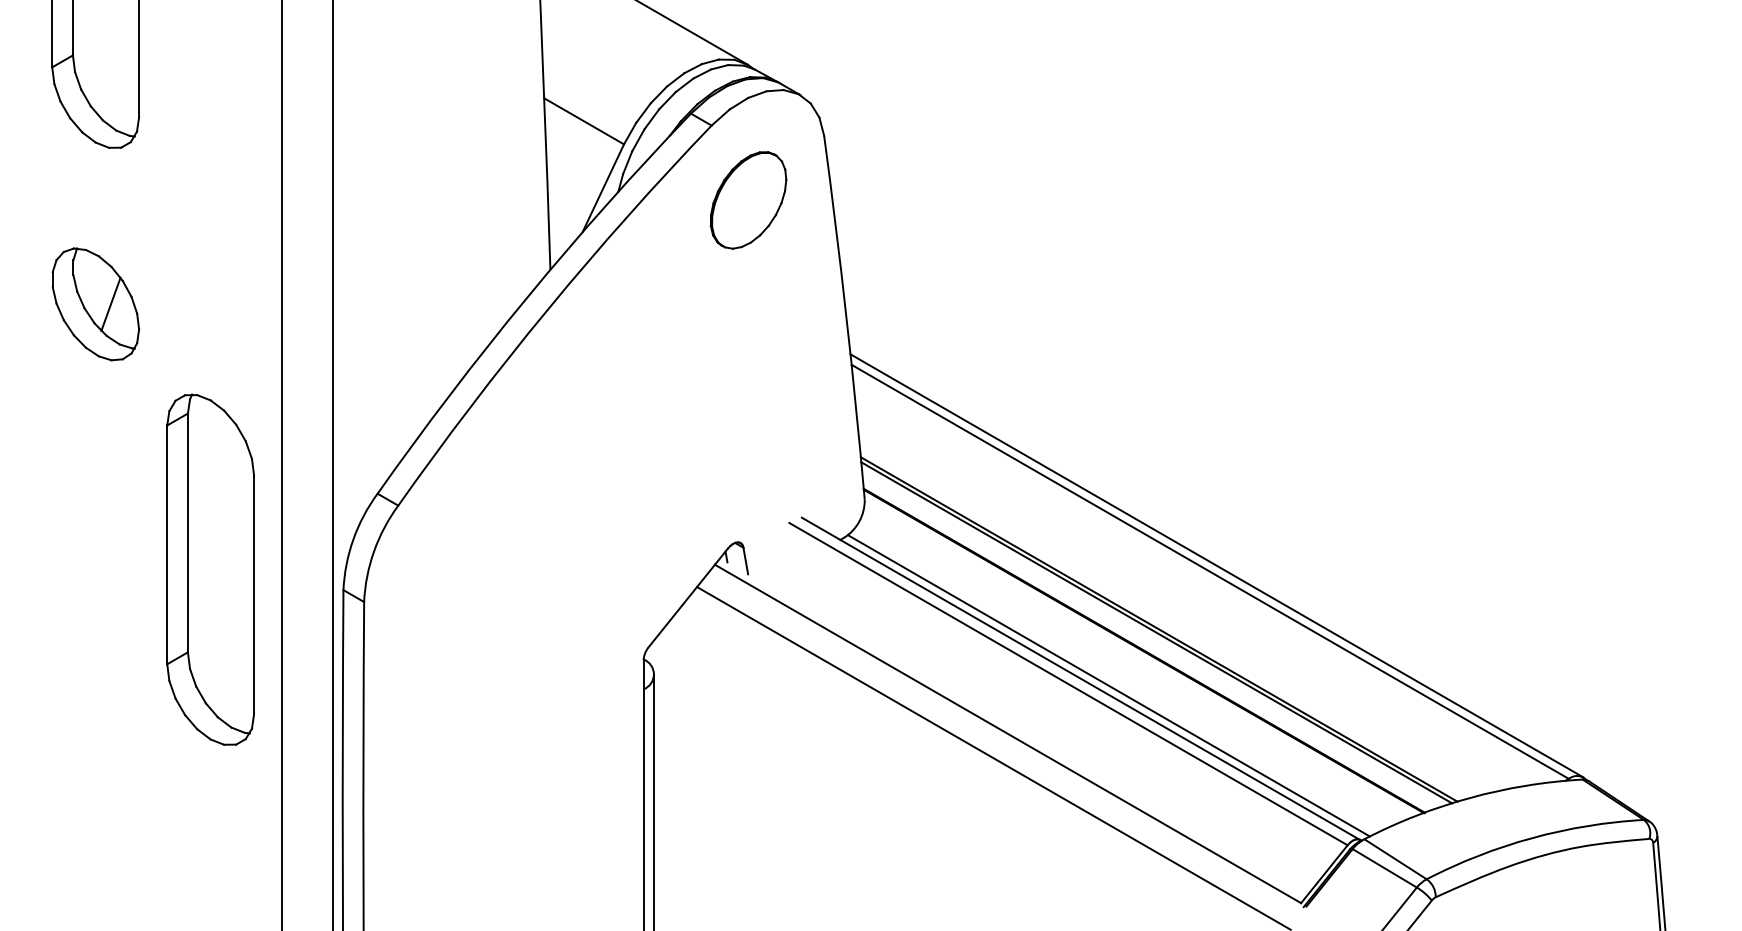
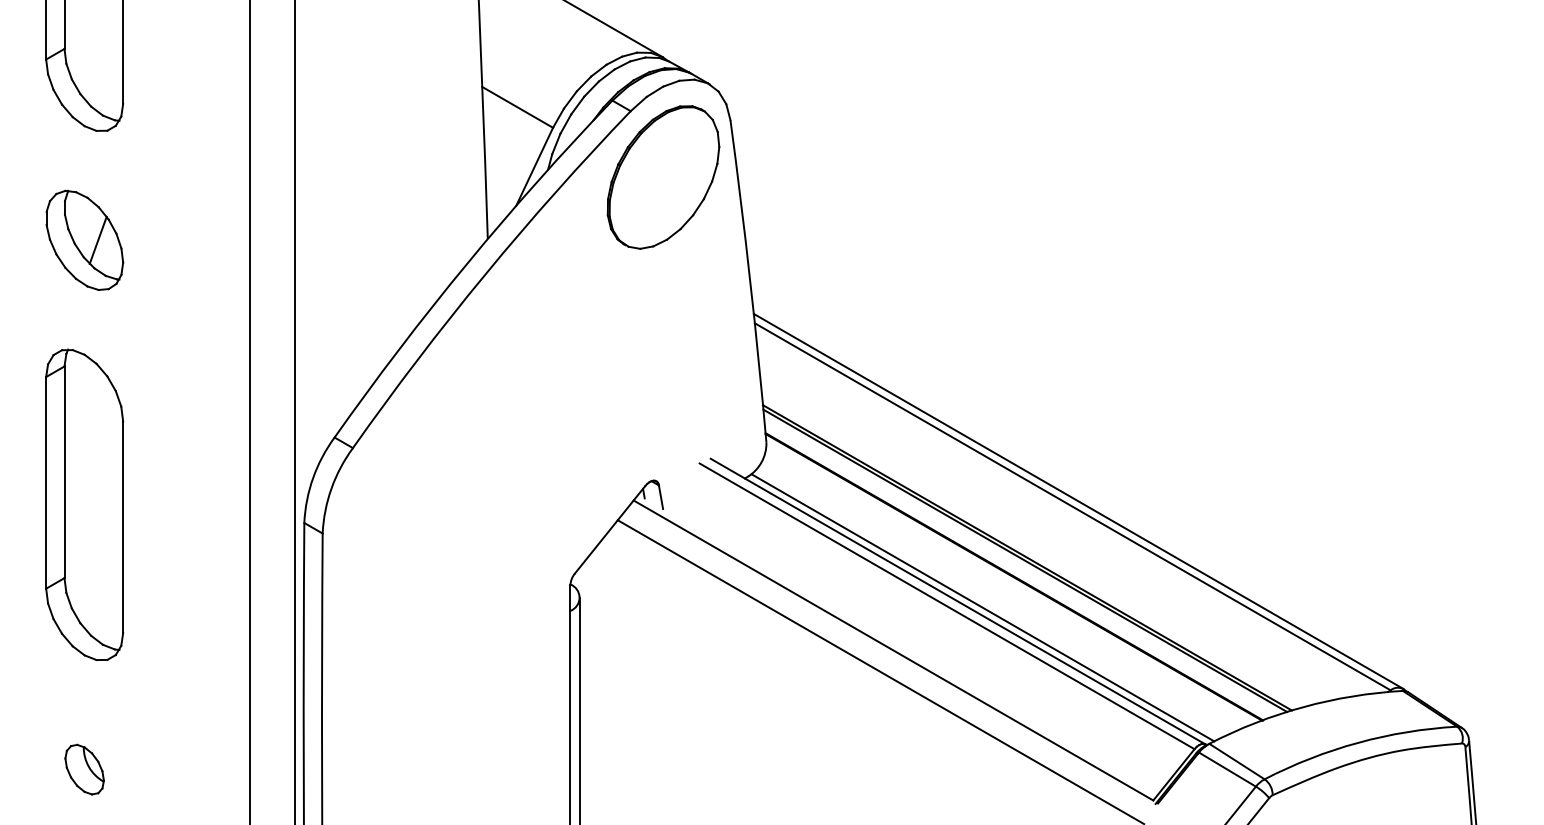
part: (748, 200) -> (663, 177), size x1.67
part: (95, 304) -> (84, 240), moved
part: (210, 569) -> (84, 504), moved
part: (95, 868) -> (84, 769), added

